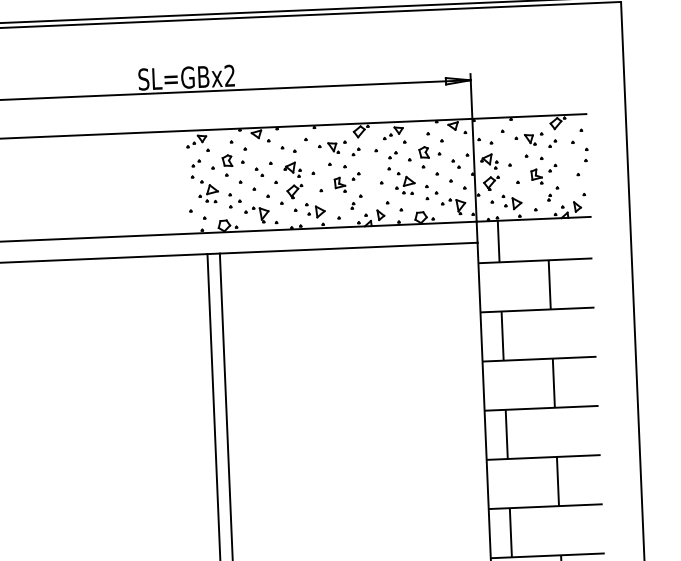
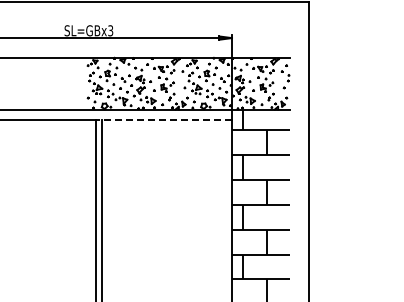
text: (229, 77) -> (110, 31), SL=GBx2 -> SL=GBx3
line: (341, 249) -> (163, 120), solid -> dashed

